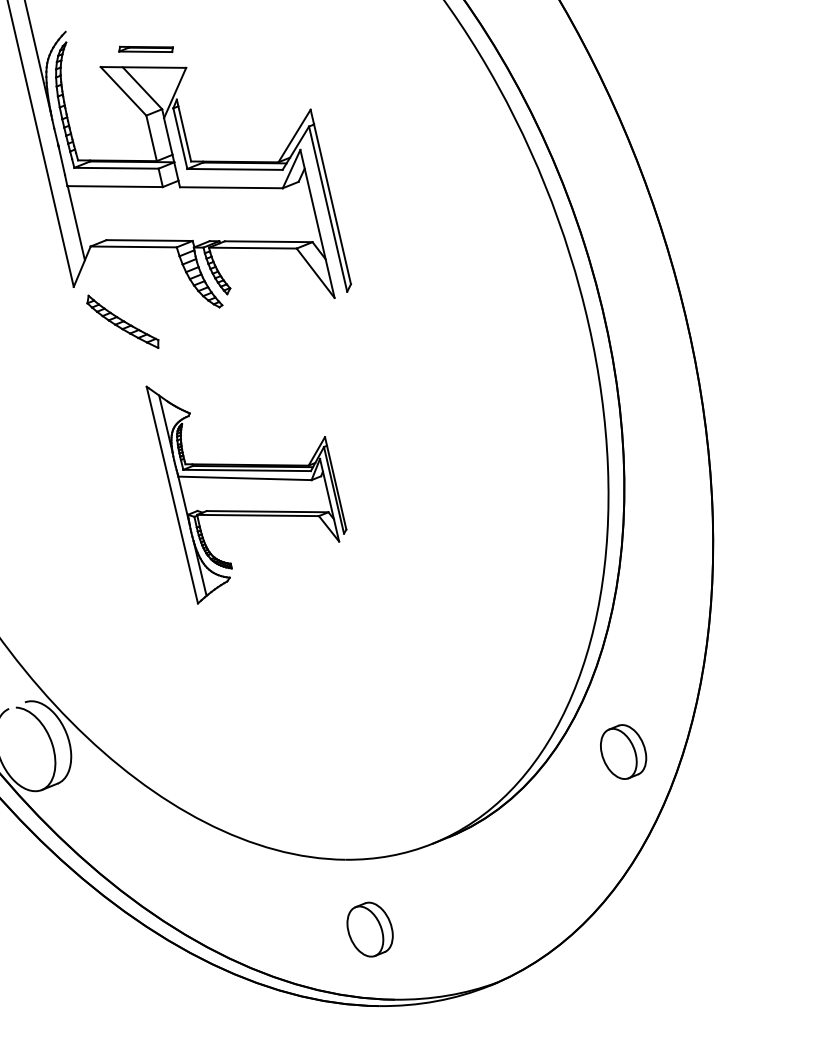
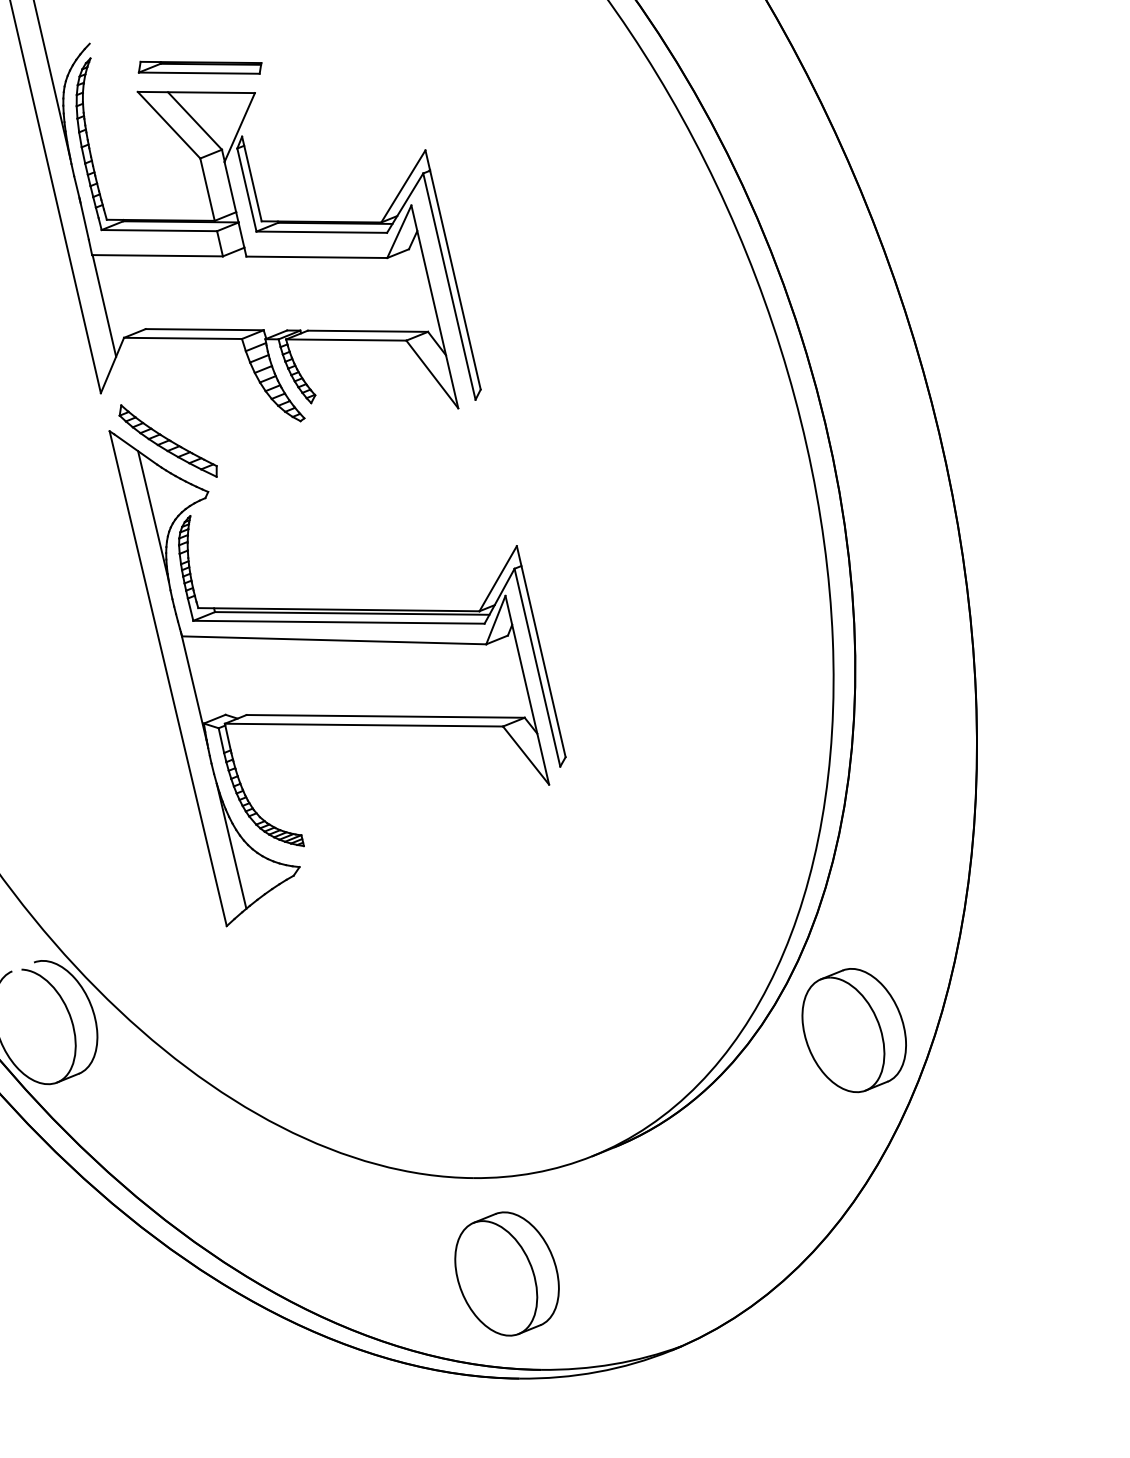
part: (145, 49) -> (199, 67), size x1.67
part: (246, 494) -> (337, 677), size x1.67
part: (623, 751) -> (854, 1029), size x1.67
part: (369, 929) -> (506, 1273), size x1.67

